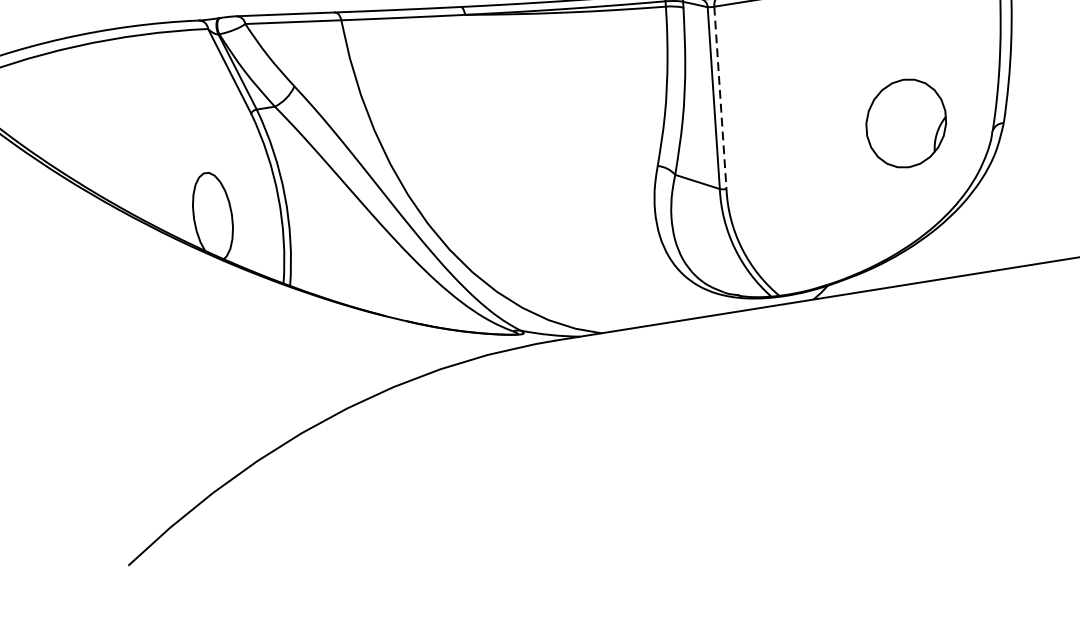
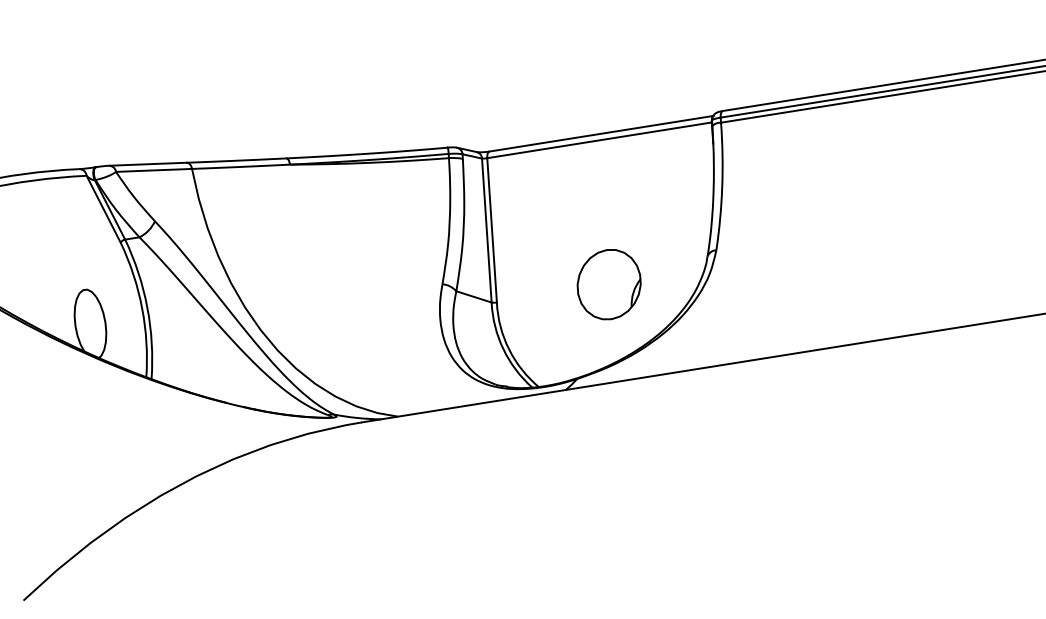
line: (720, 98) -> (492, 230), dashed -> solid
part: (905, 123) -> (608, 284), moved

